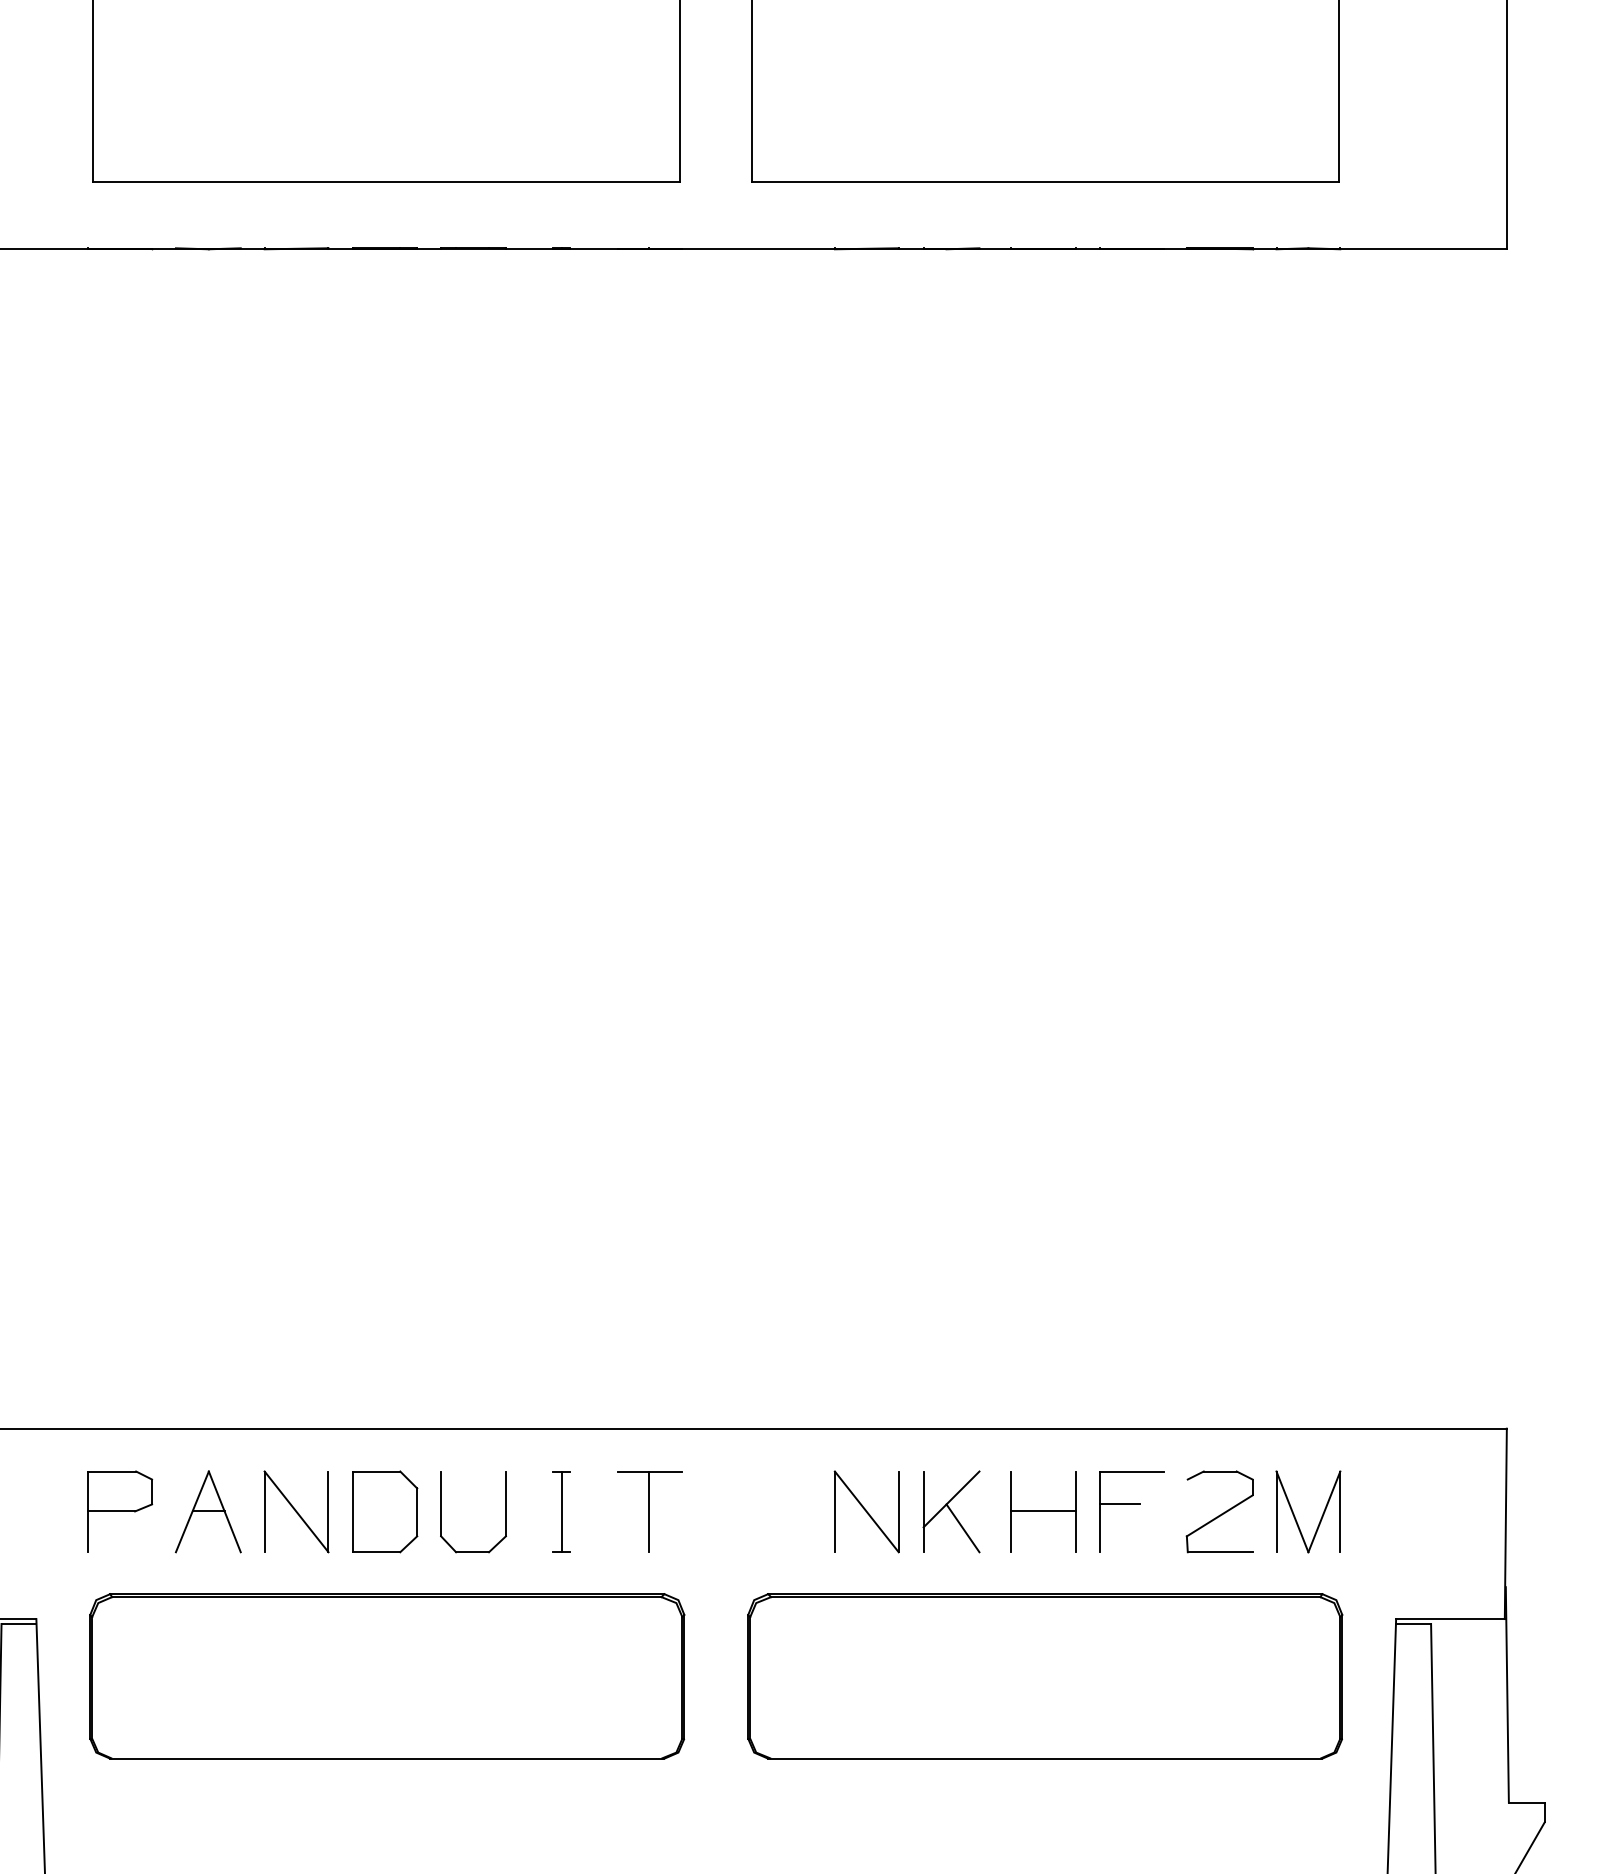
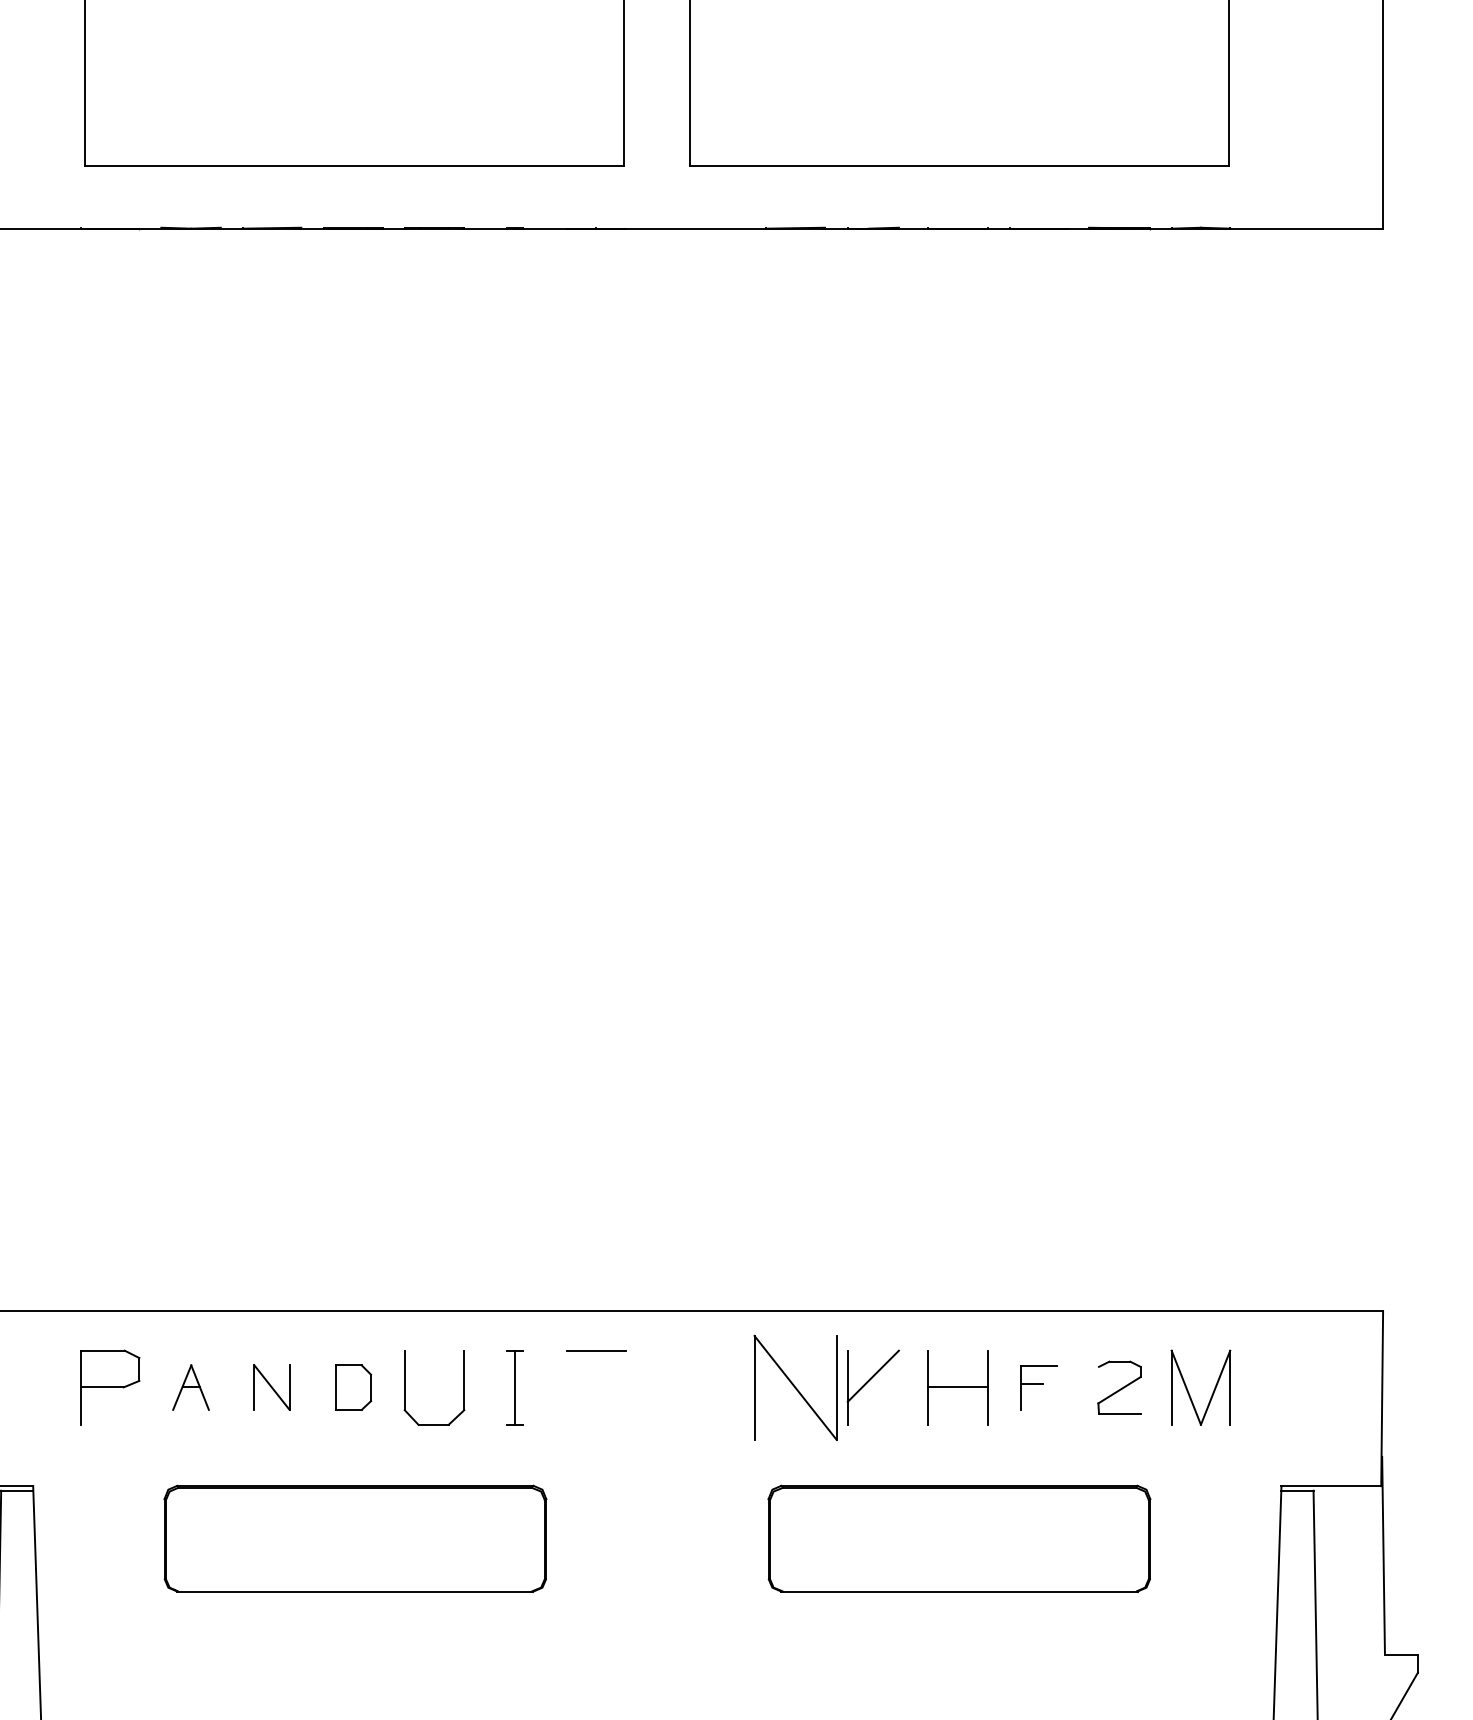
part: (207, 1511) -> (190, 1387), size x0.6
part: (295, 1511) -> (271, 1387), size x0.6
part: (385, 1511) -> (353, 1387), size x0.6
line: (649, 1511) -> (596, 1387), removed
part: (866, 1511) -> (795, 1387), size x1.4
part: (1131, 1511) -> (1038, 1387), size x0.6
part: (1219, 1511) -> (1119, 1387), size x0.7
line: (962, 1527) -> (883, 1402), removed
part: (387, 1676) -> (355, 1538), size x0.7
part: (1045, 1676) -> (959, 1538), size x0.7

